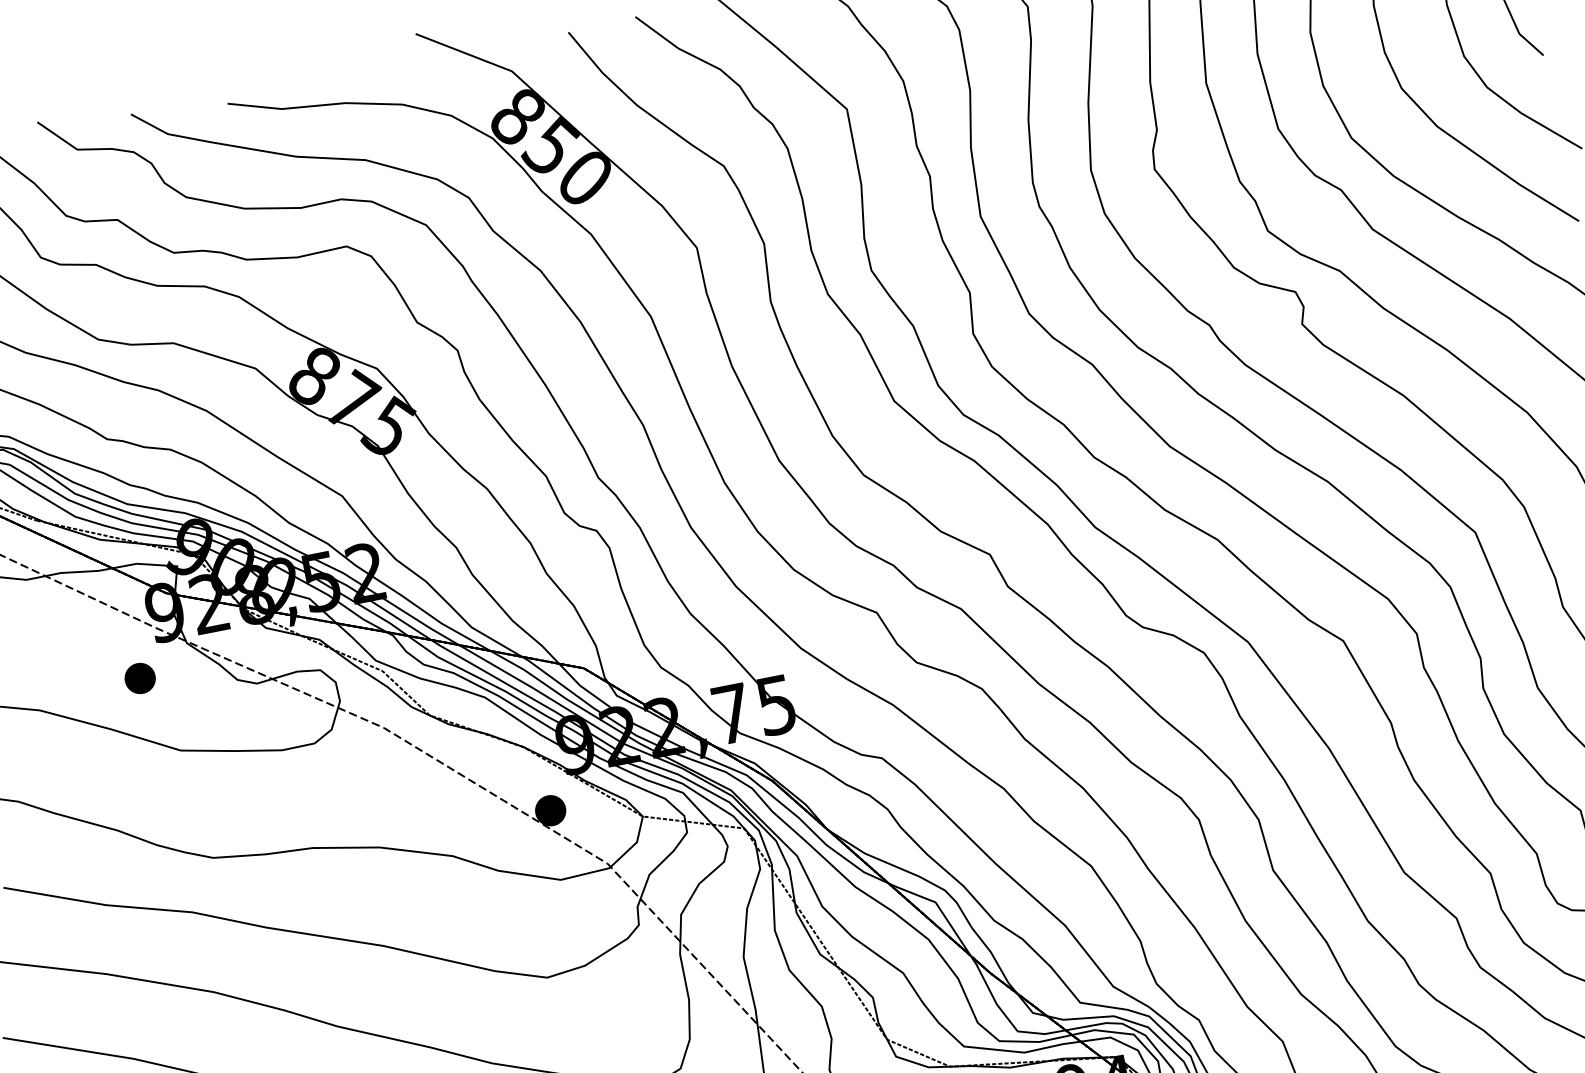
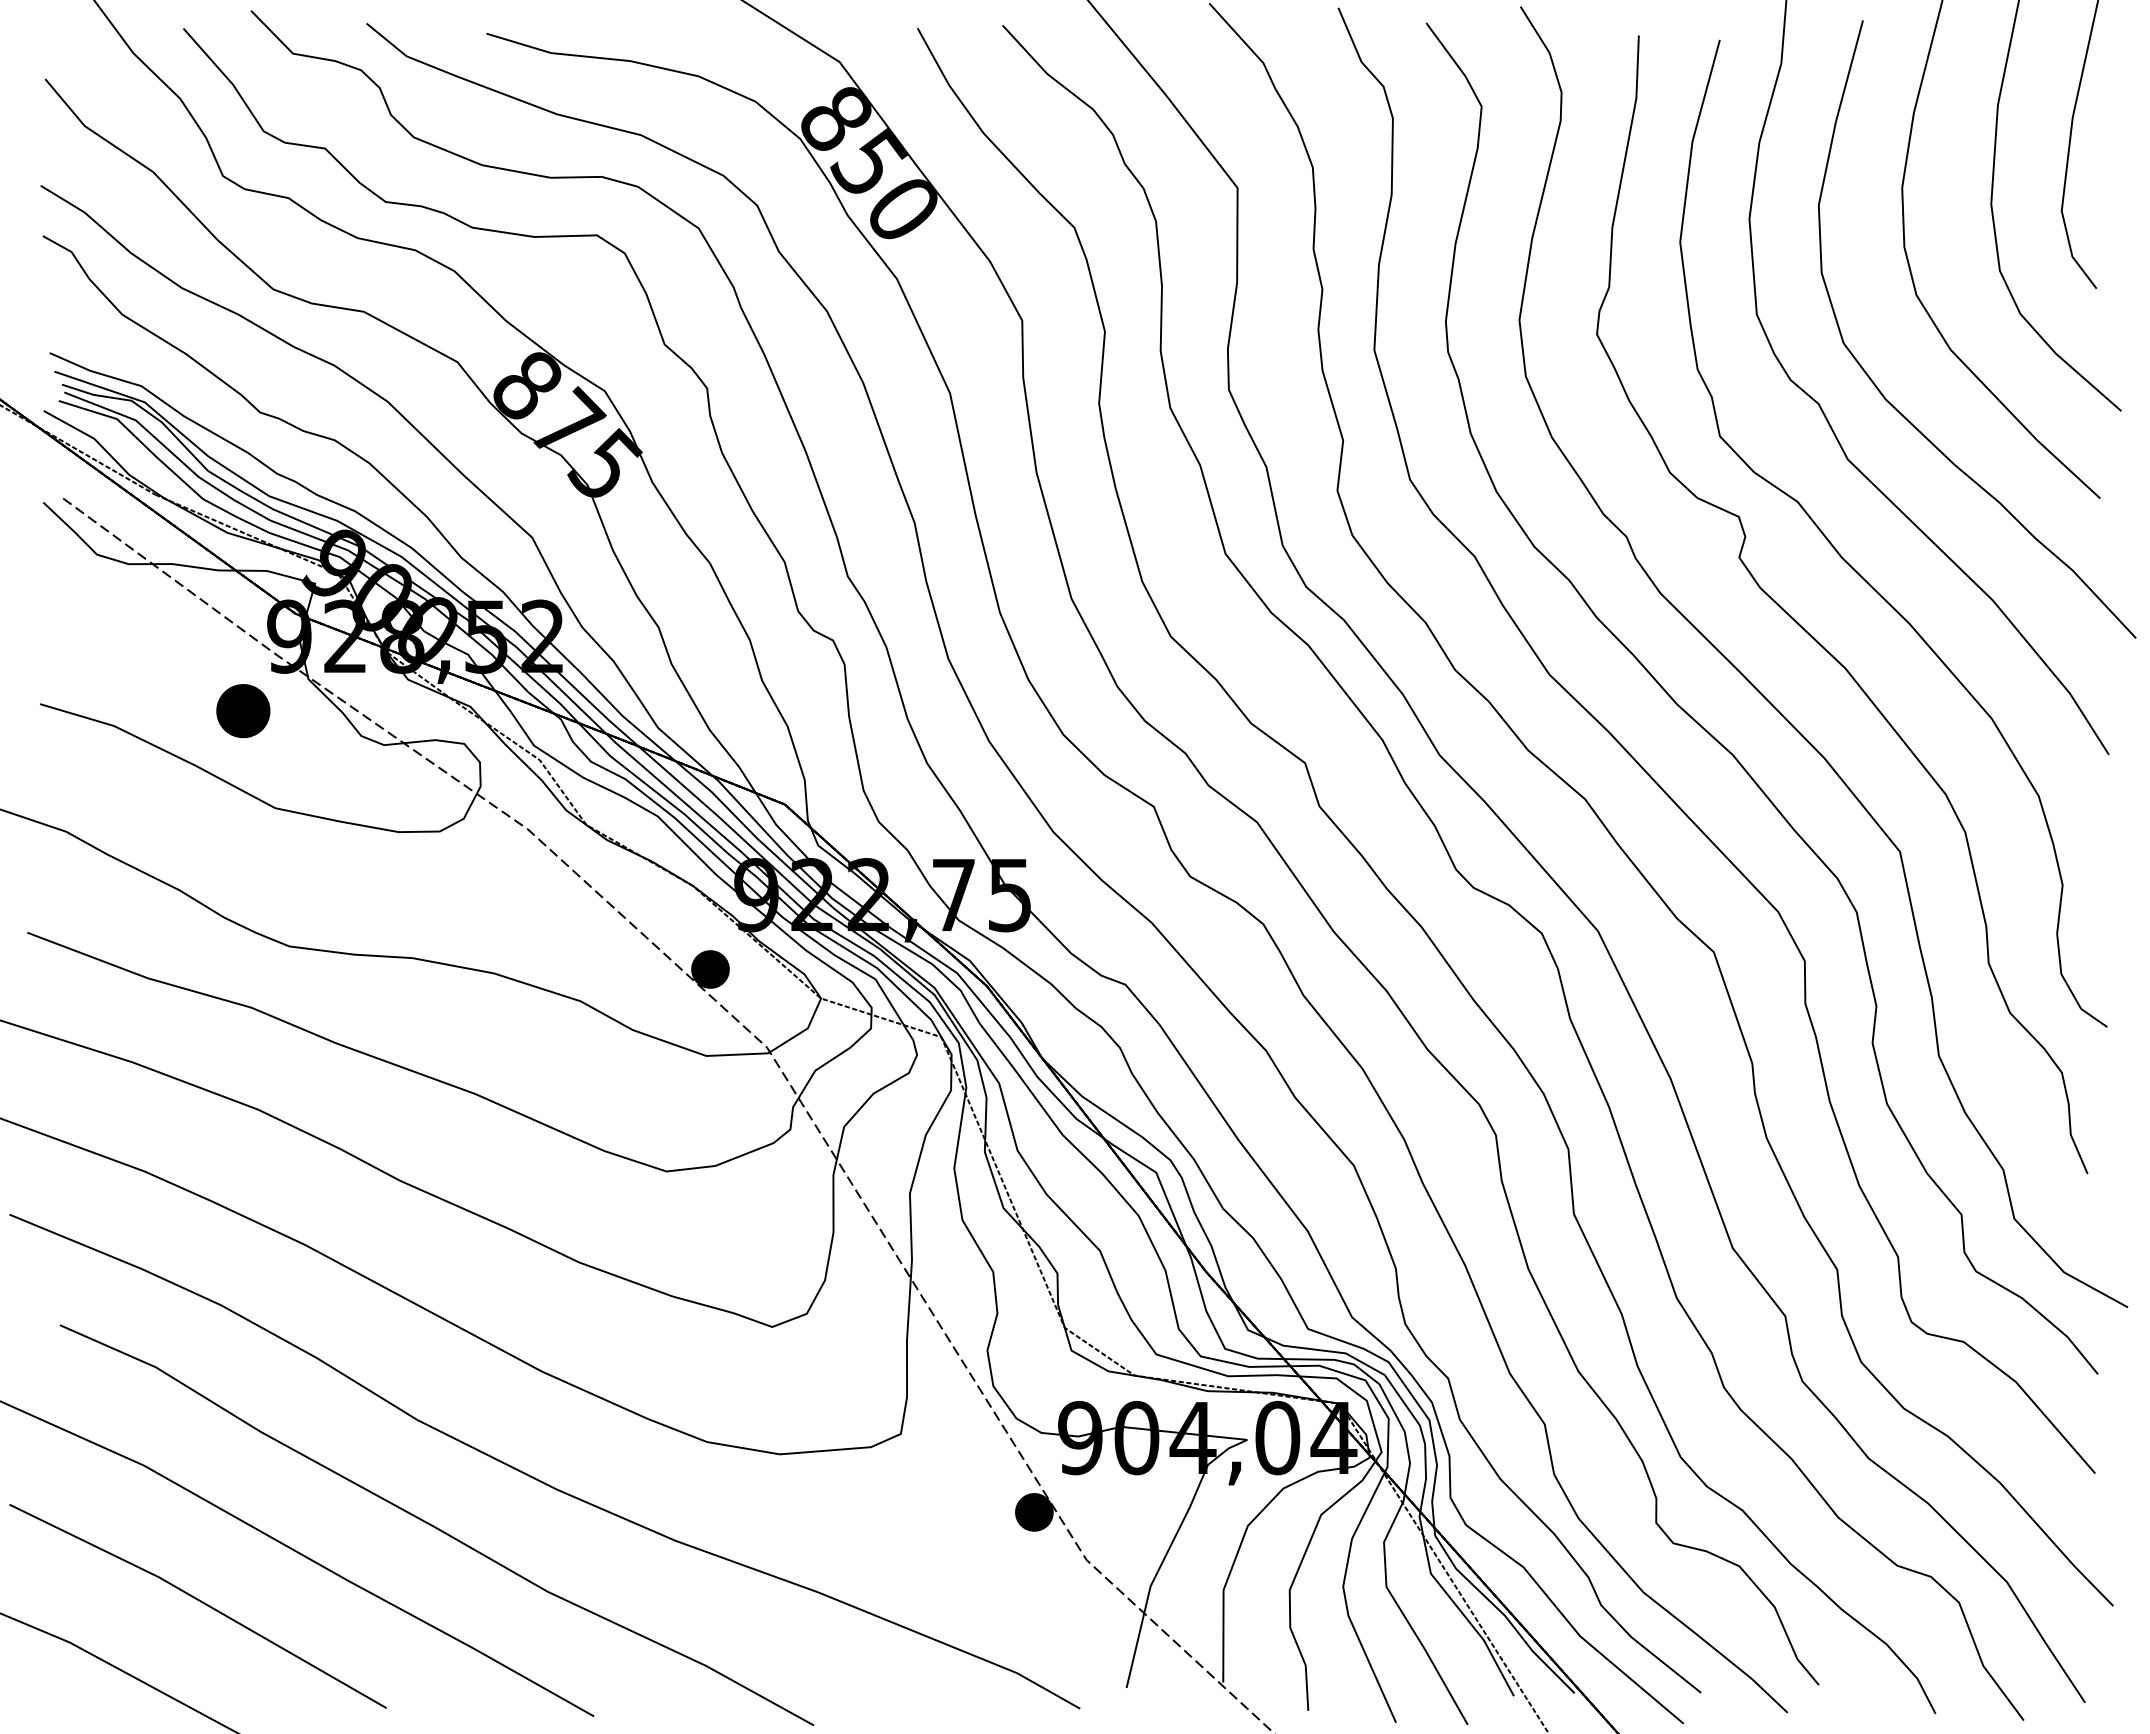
part: (140, 678) -> (243, 710), size x1.4

